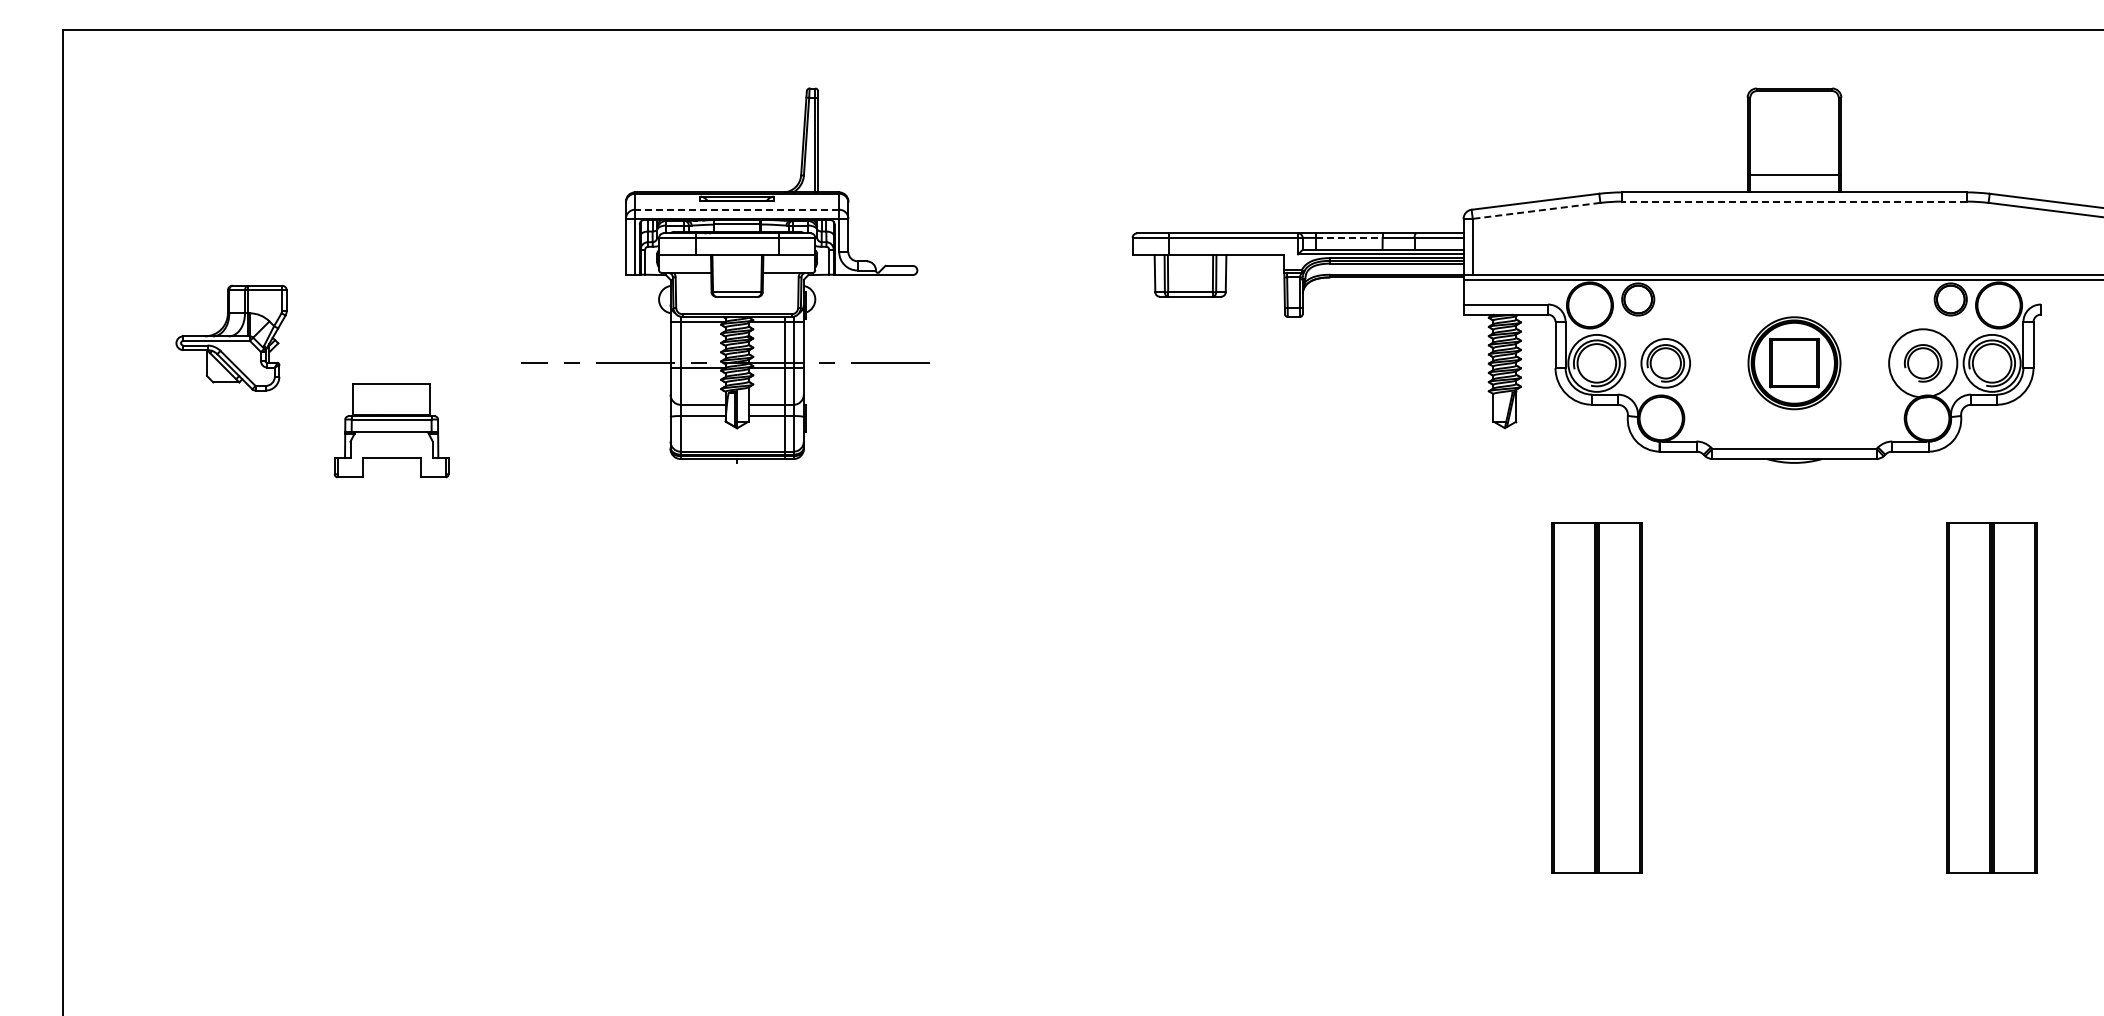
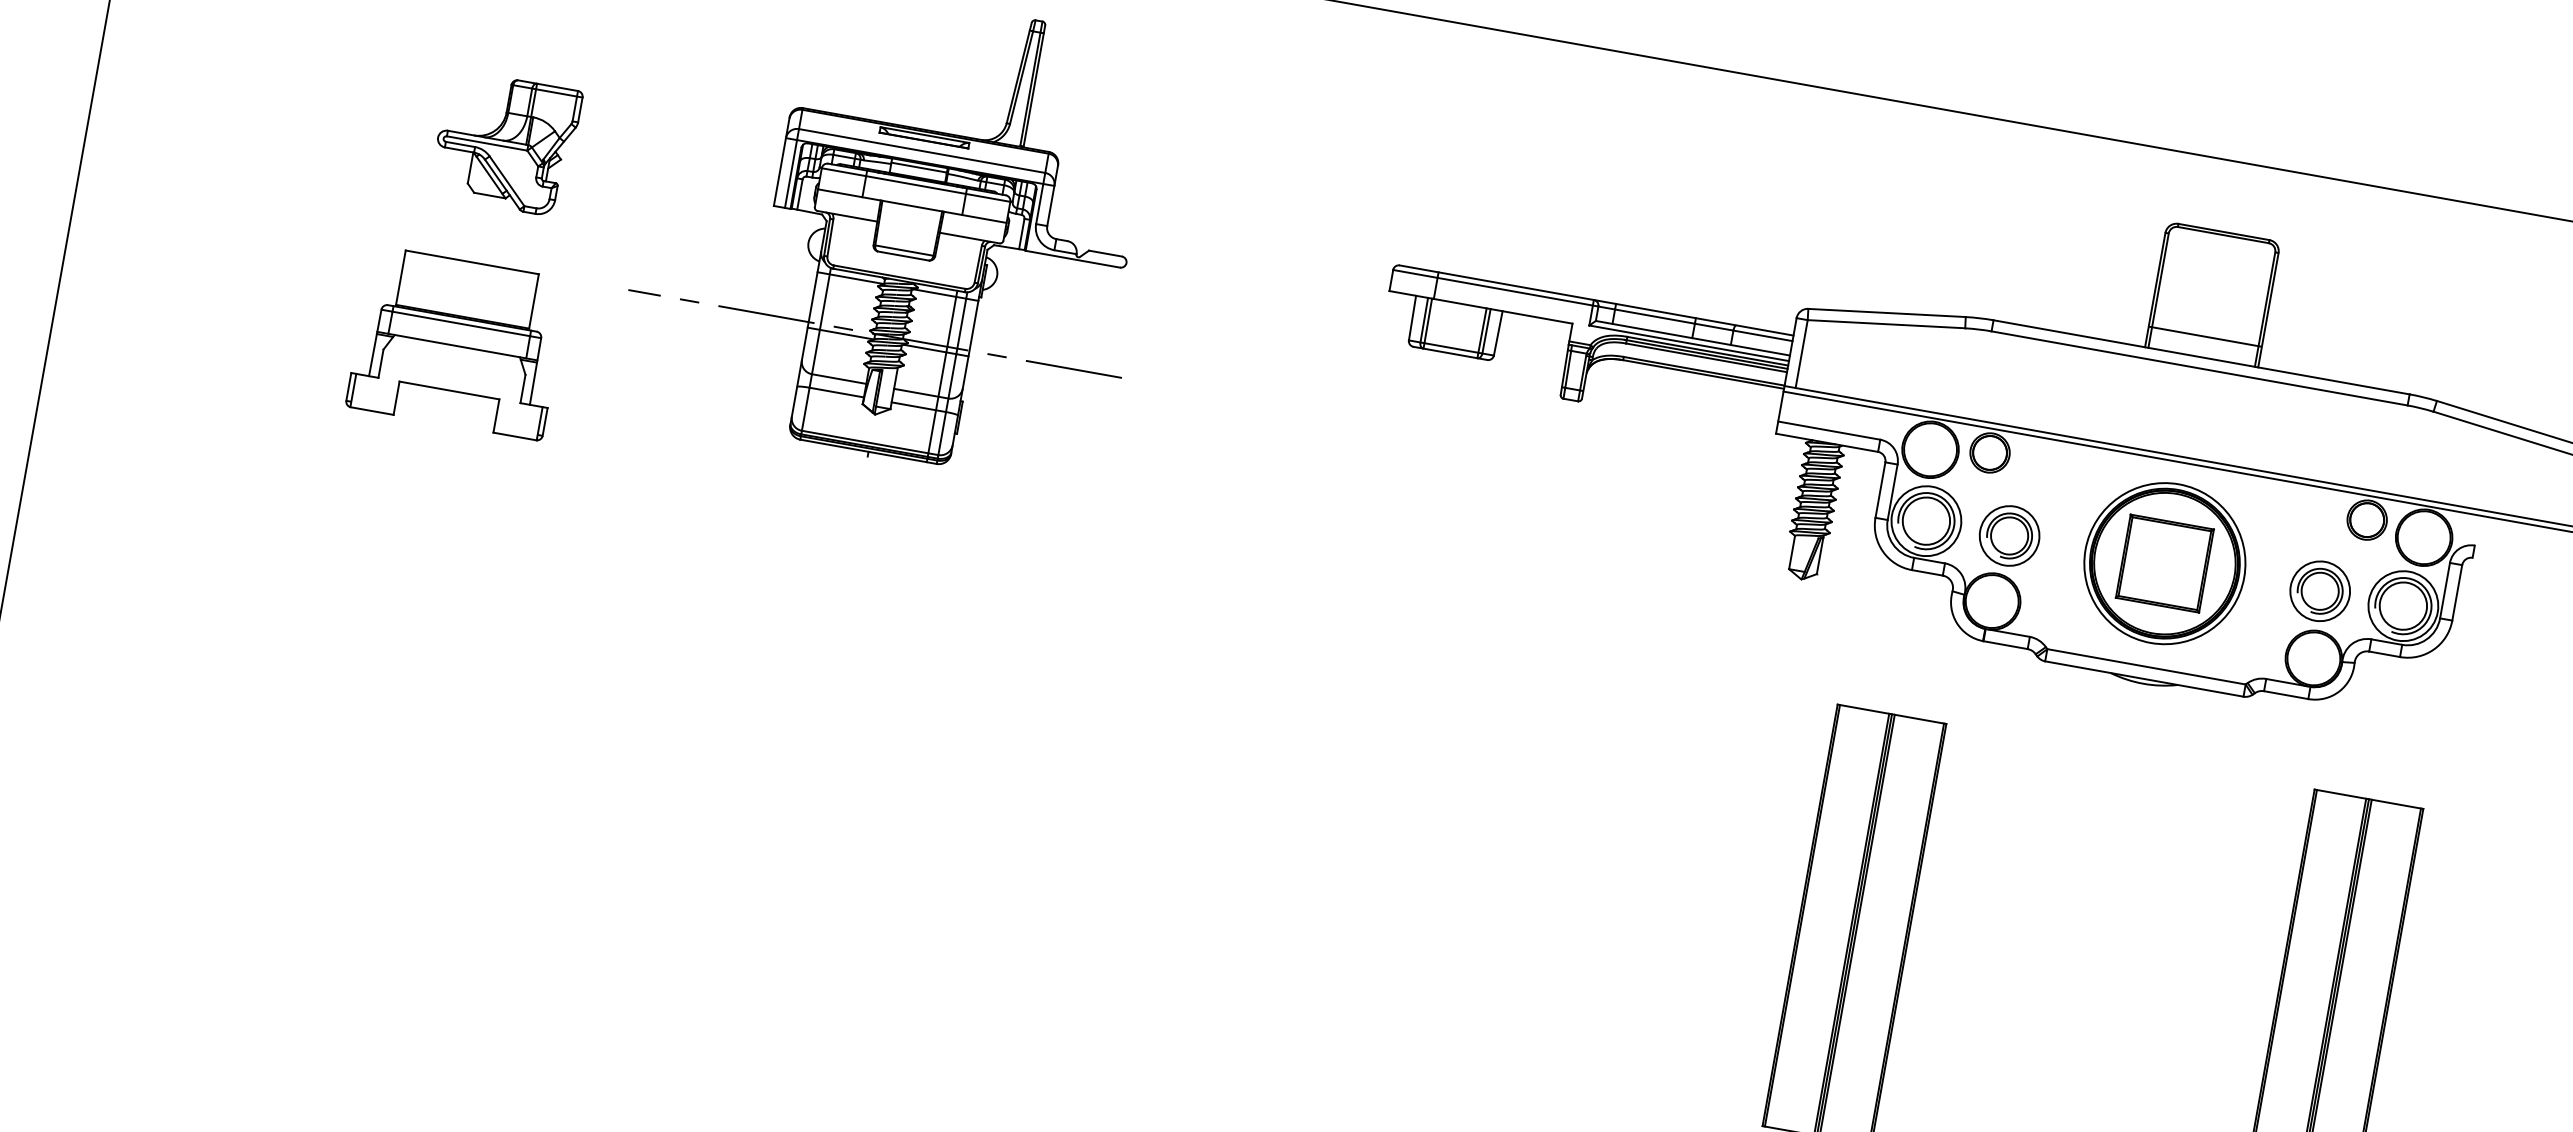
line: (1793, 201) -> (2198, 368), dashed -> solid
line: (736, 209) -> (921, 150), dashed -> solid
line: (1536, 210) -> (1886, 323), dashed -> solid
line: (1350, 237) -> (1656, 316), dashed -> solid
part: (231, 337) -> (505, 142), moved
part: (1794, 362) -> (2165, 562), size x1.43
circle: (1922, 363) -> (2319, 591), size x0.71
part: (391, 430) -> (457, 343), size x1.43

